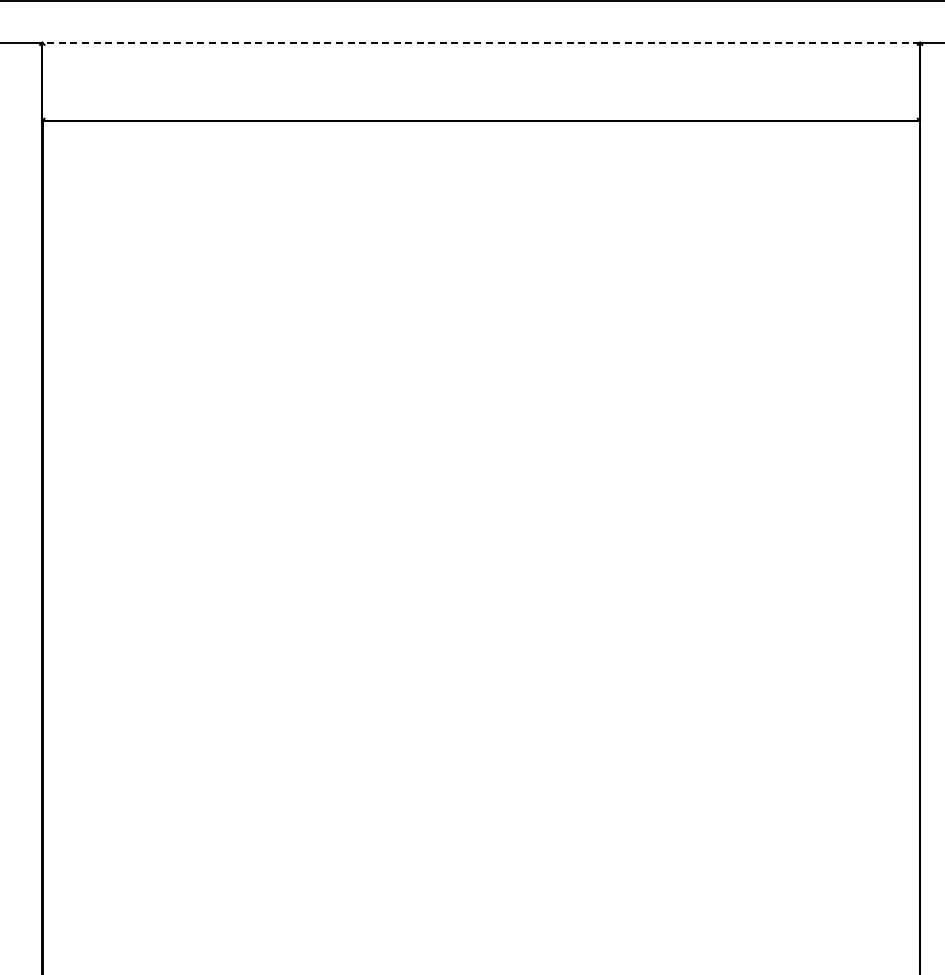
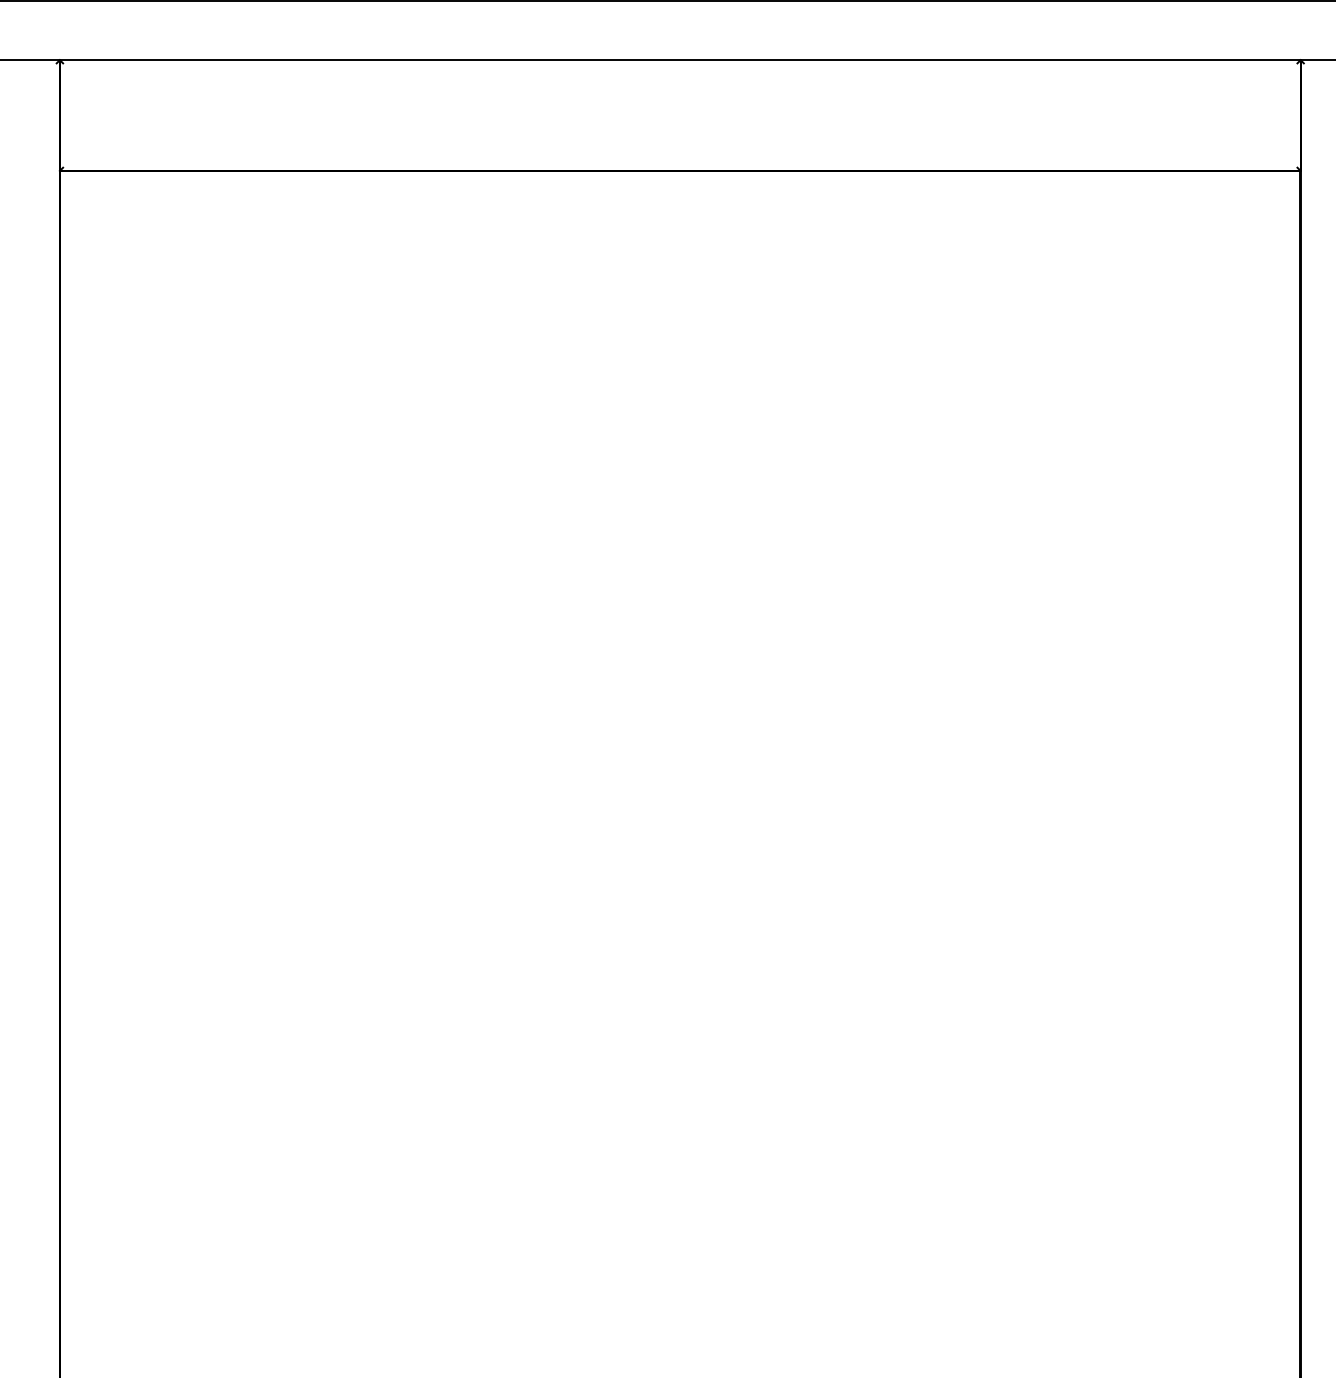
line: (481, 42) -> (680, 59), dashed -> solid

